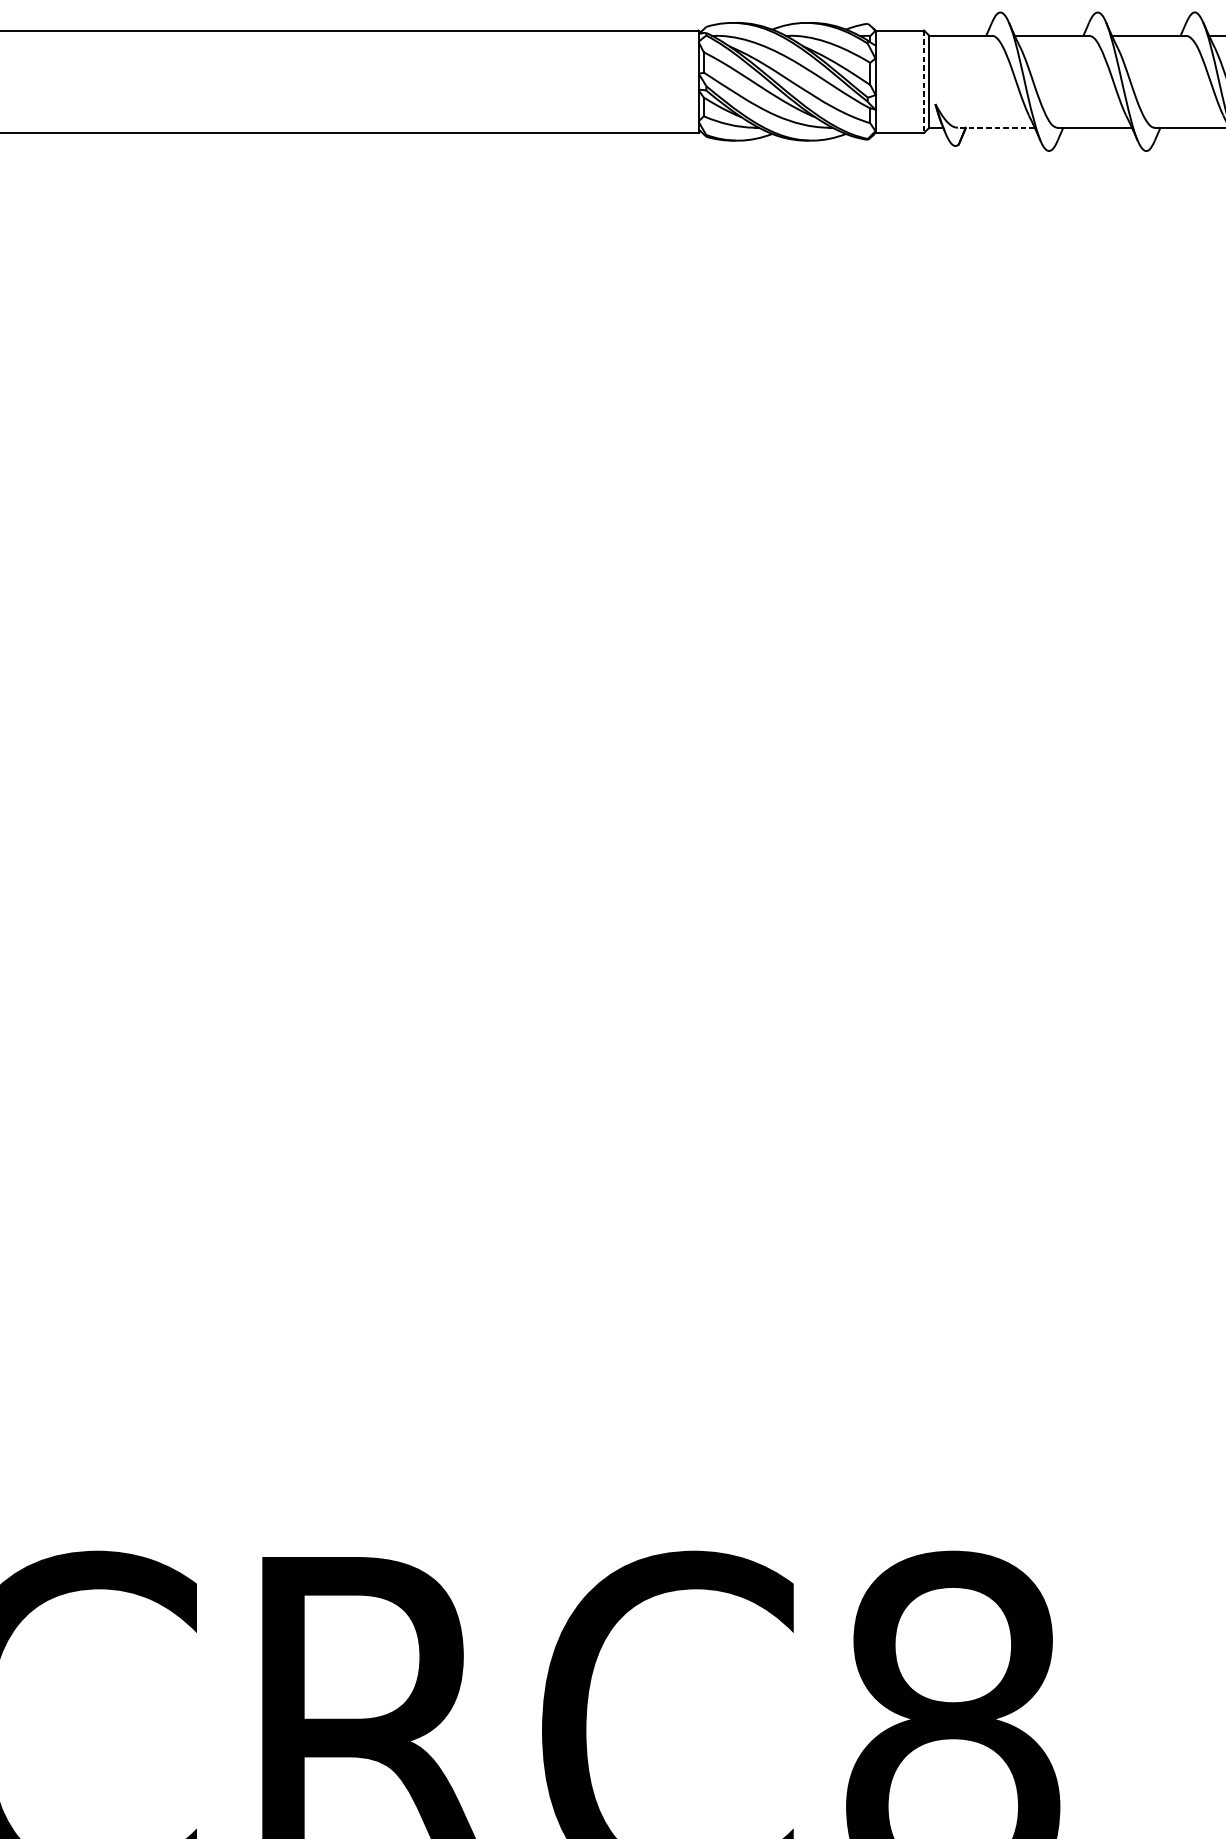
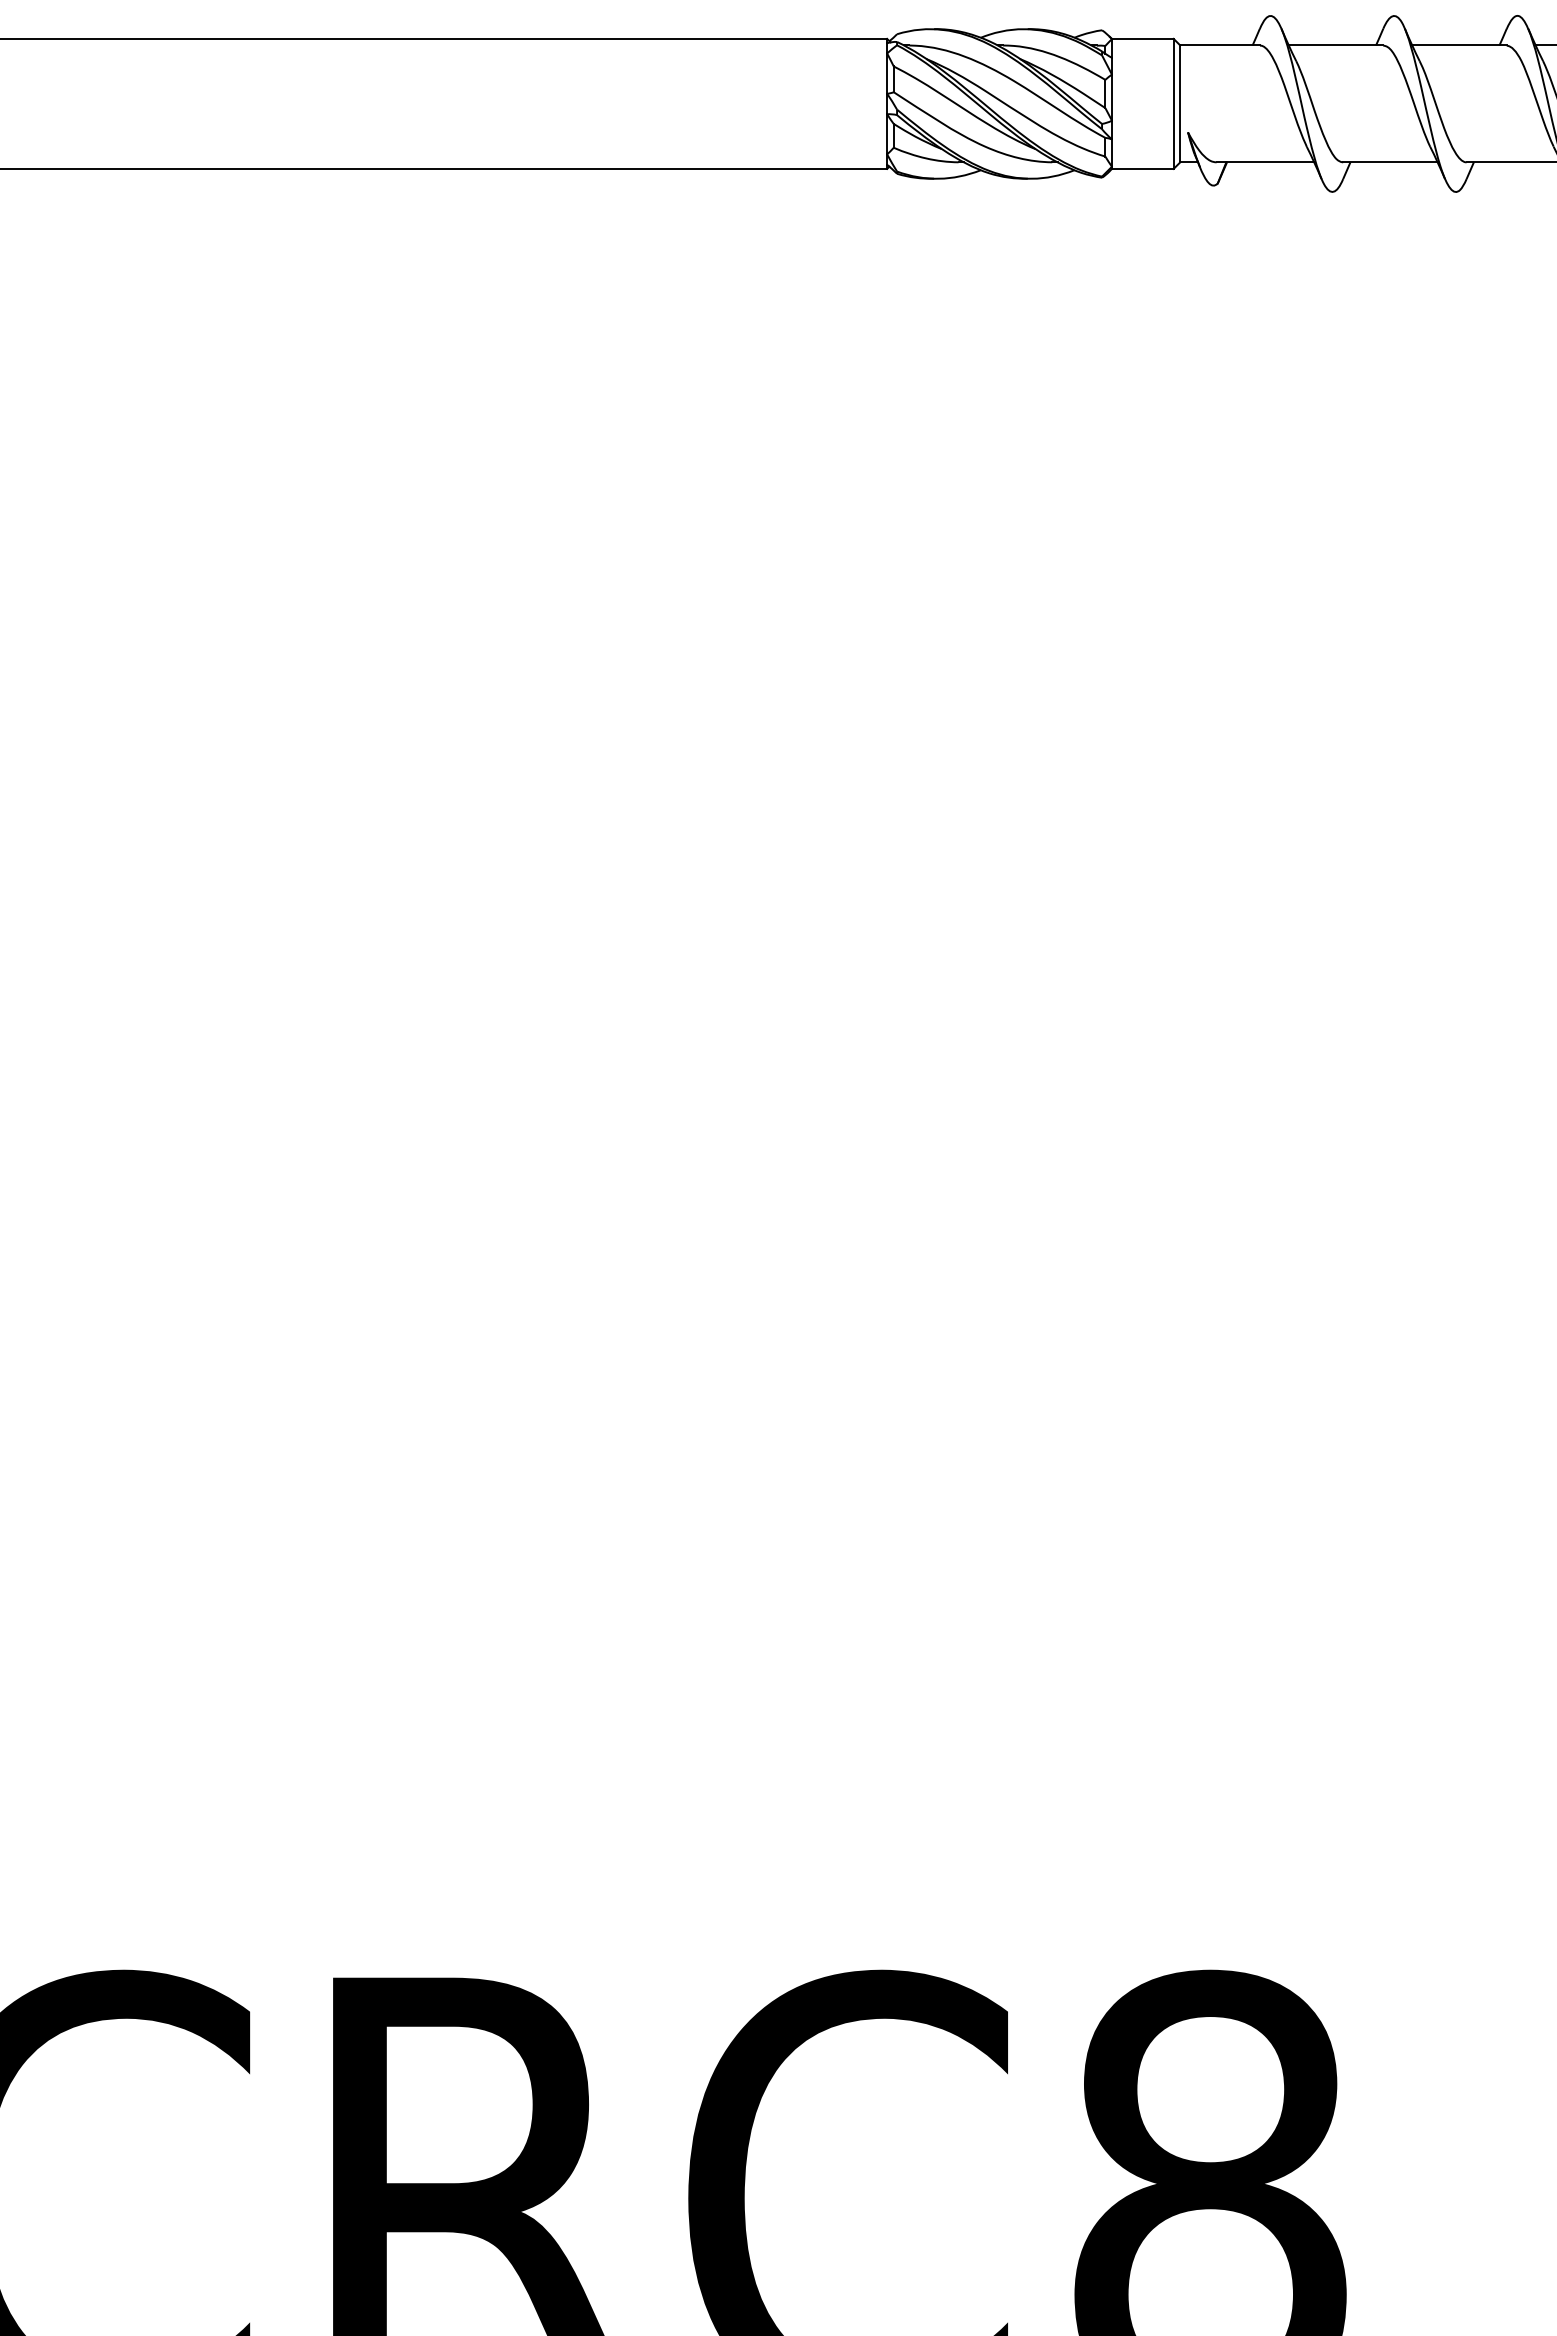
line: (923, 82) -> (1173, 104), dashed -> solid
line: (996, 127) -> (1265, 162), dashed -> solid

